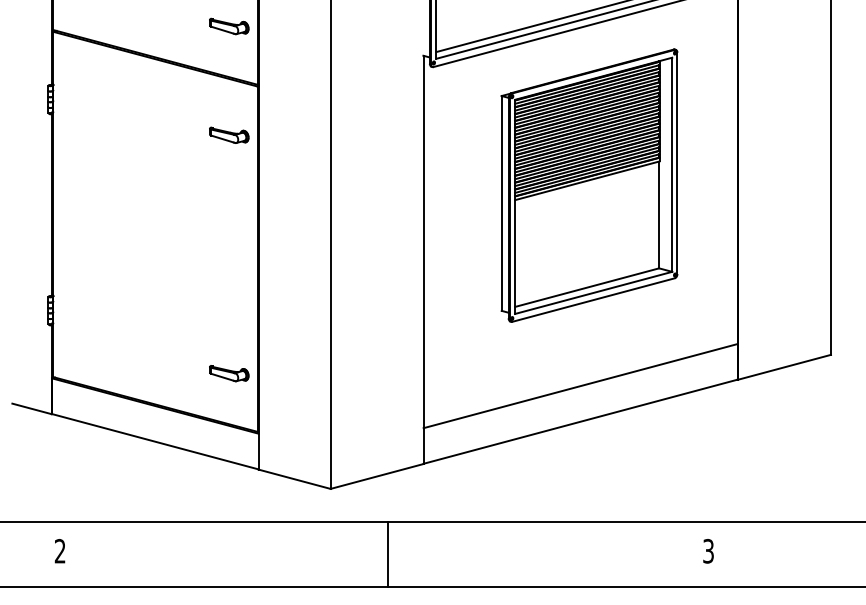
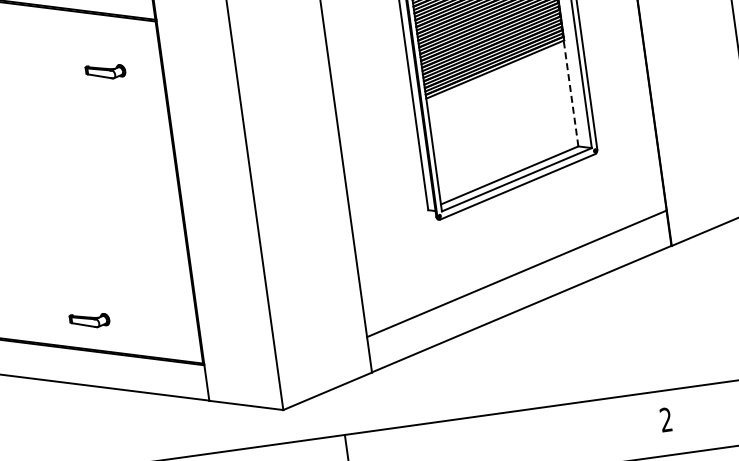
part: (229, 134) -> (105, 70), moved
line: (659, 214) -> (571, 93), solid -> dashed
part: (229, 373) -> (90, 320), moved
text: (708, 551) -> (666, 420), 3 -> 2

